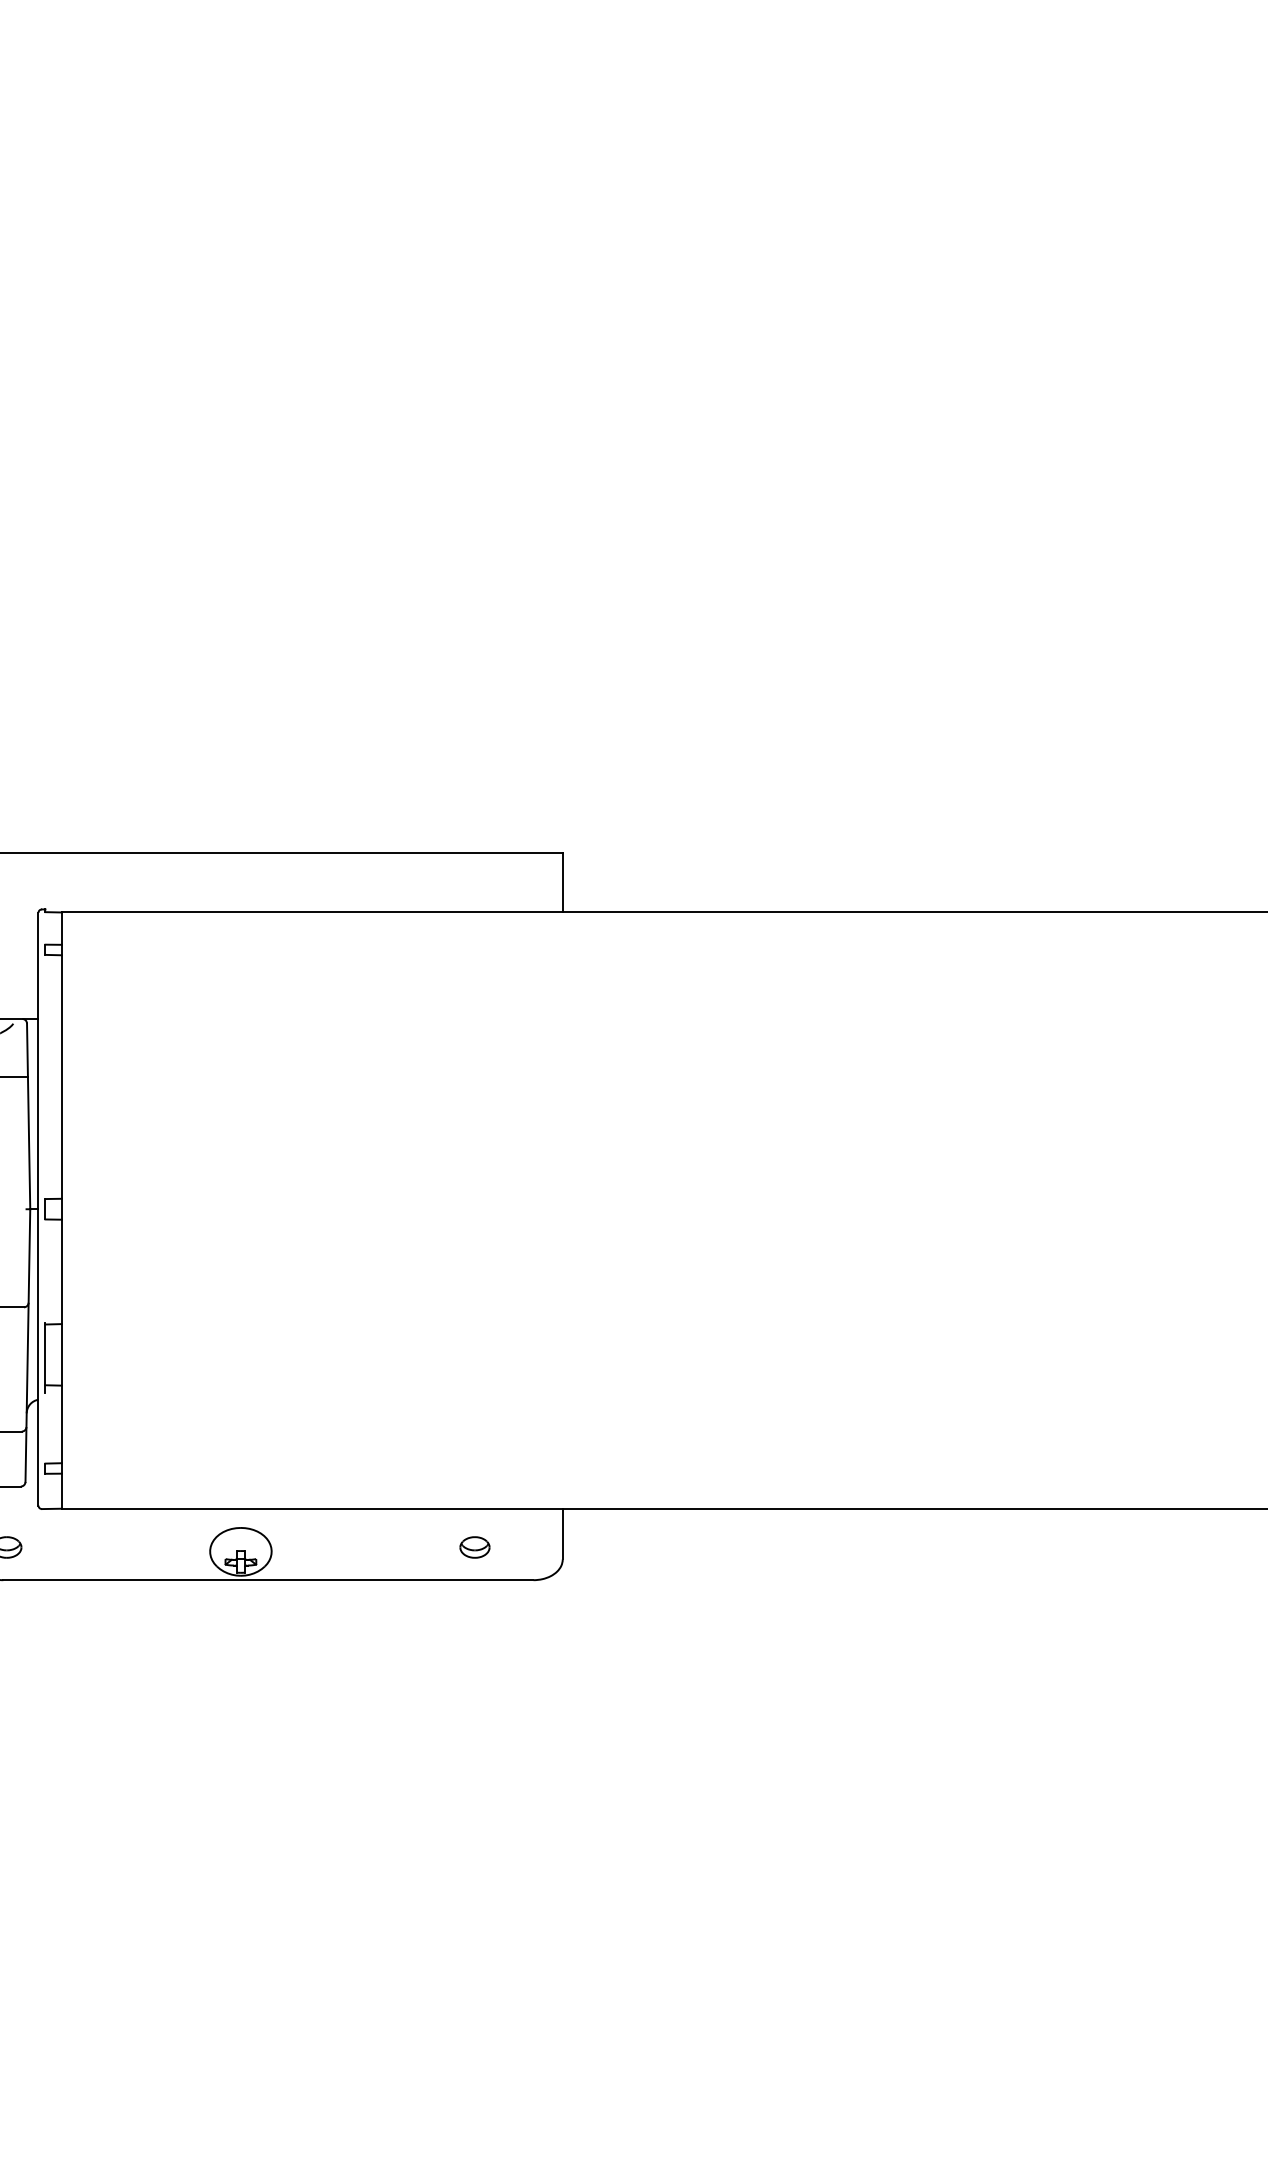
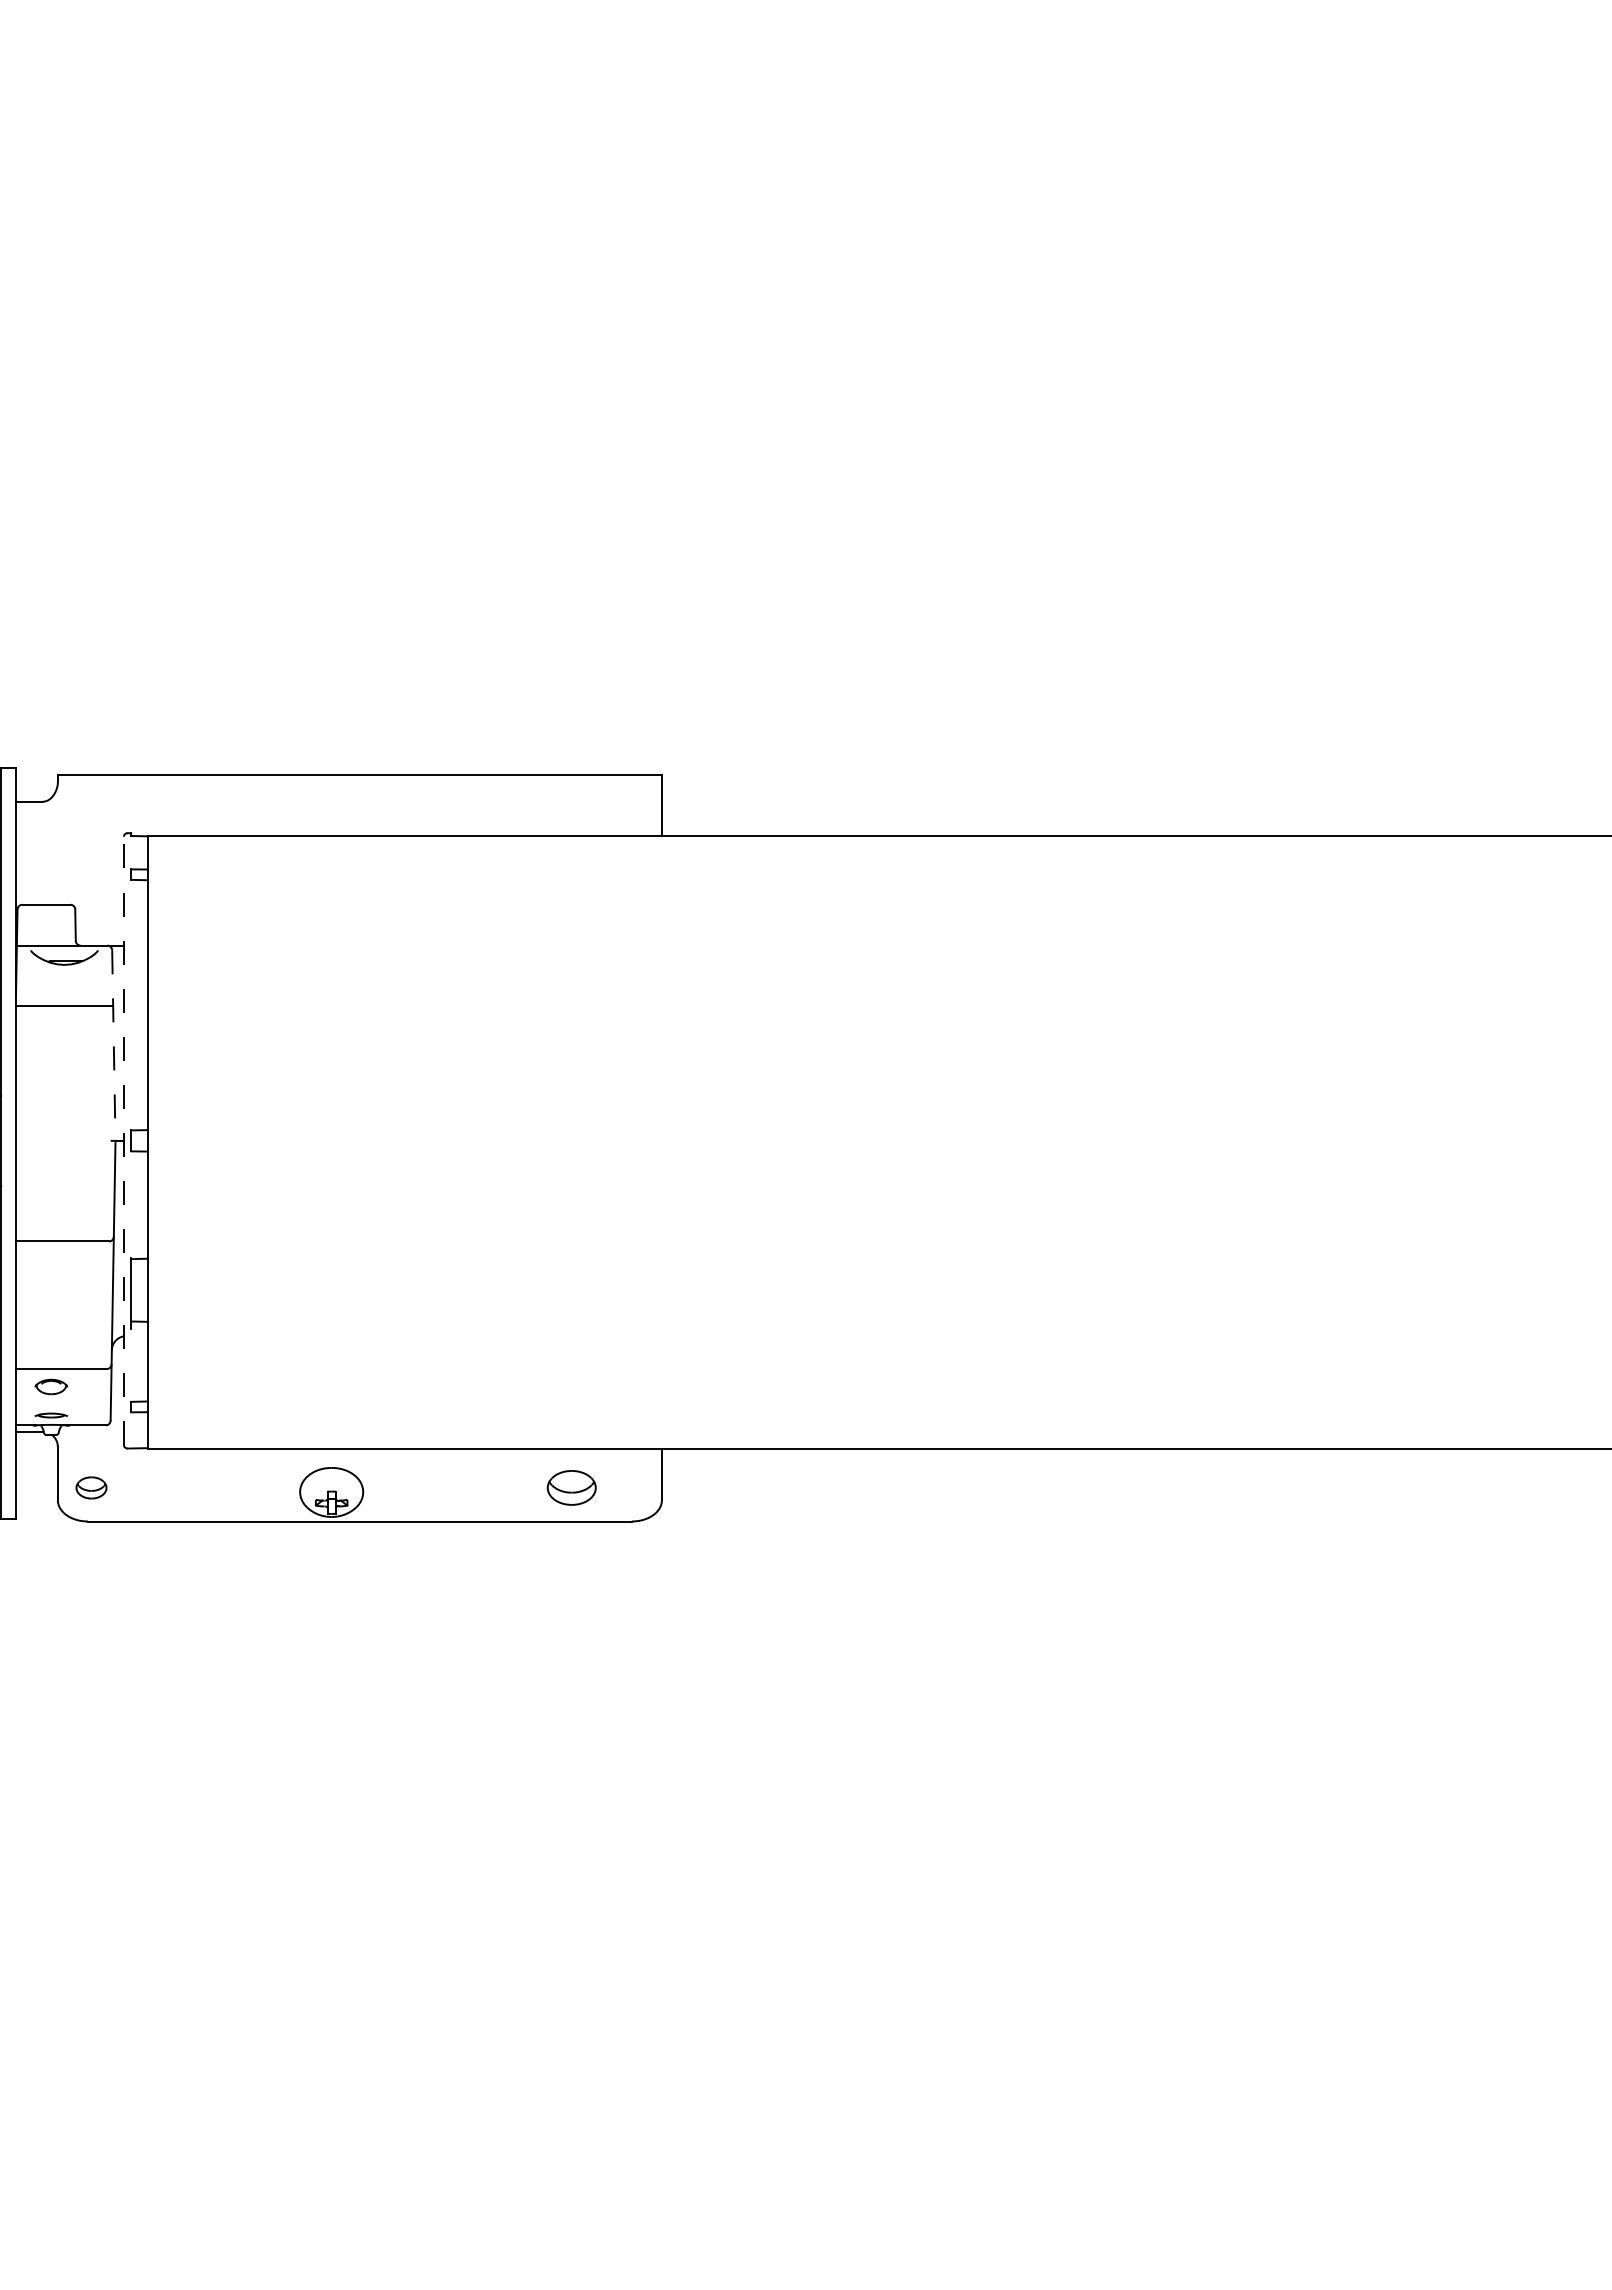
line: (28, 1117) -> (113, 1046), solid -> dashed
line: (38, 1208) -> (123, 1140), solid -> dashed
part: (474, 1547) -> (571, 1487), size x1.6

